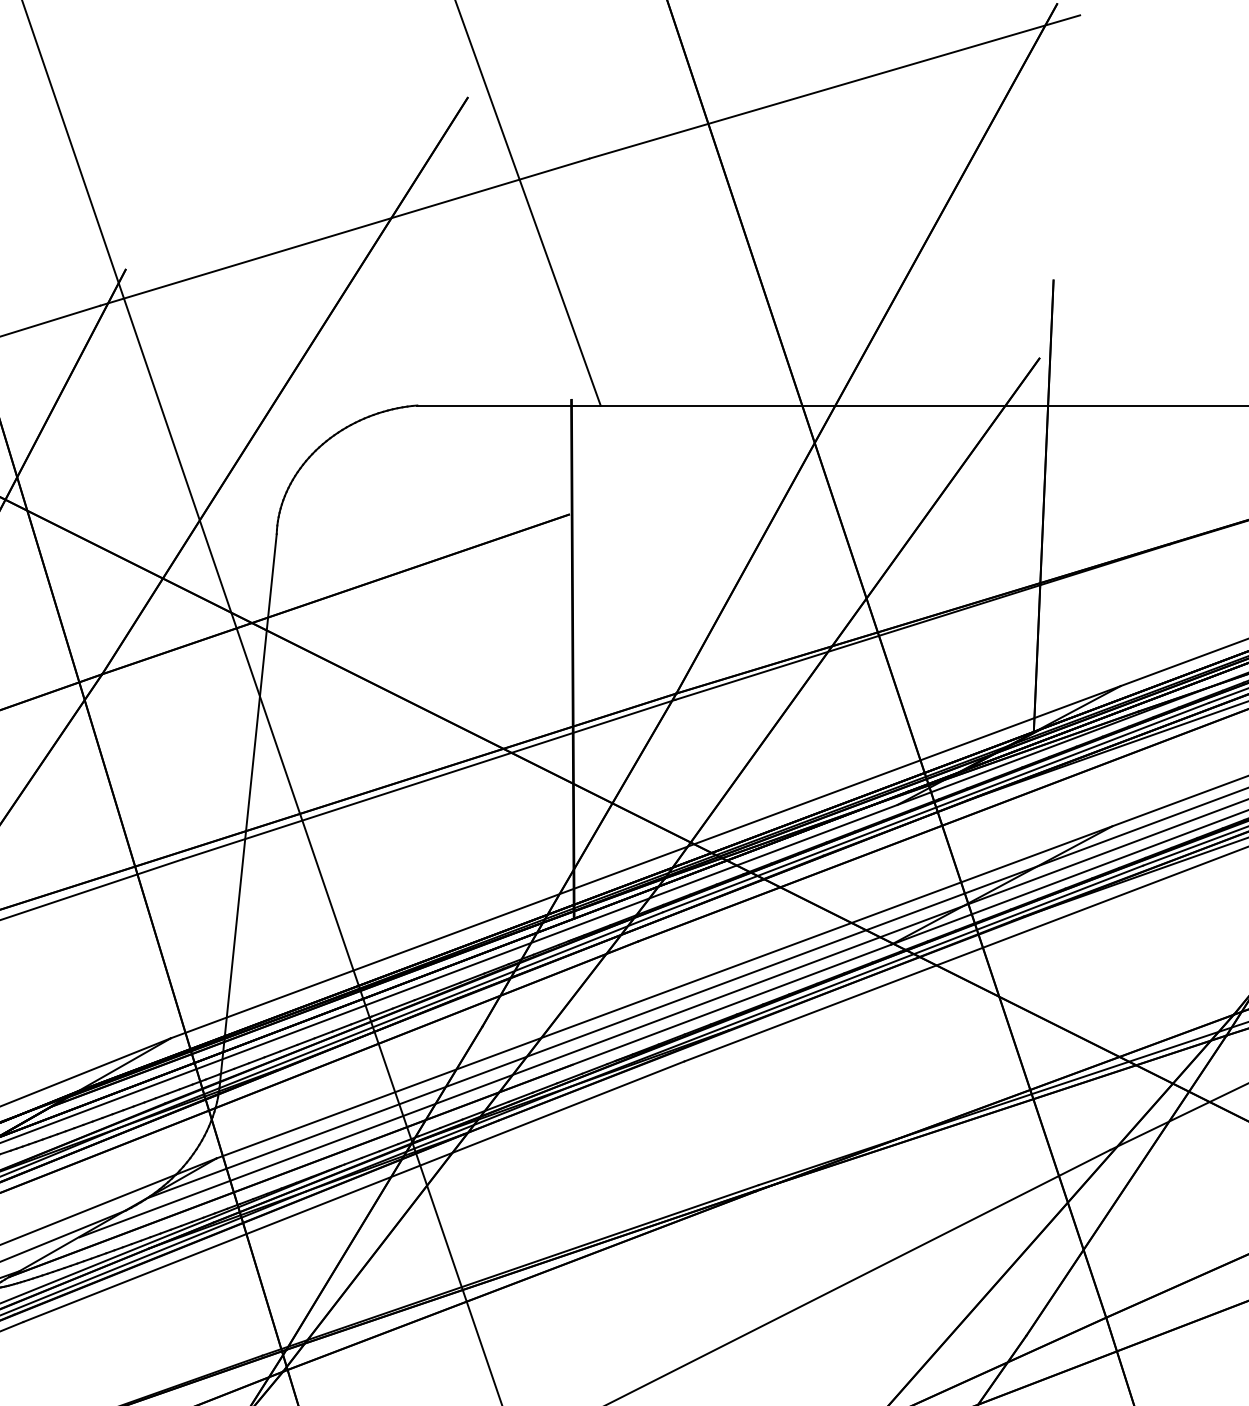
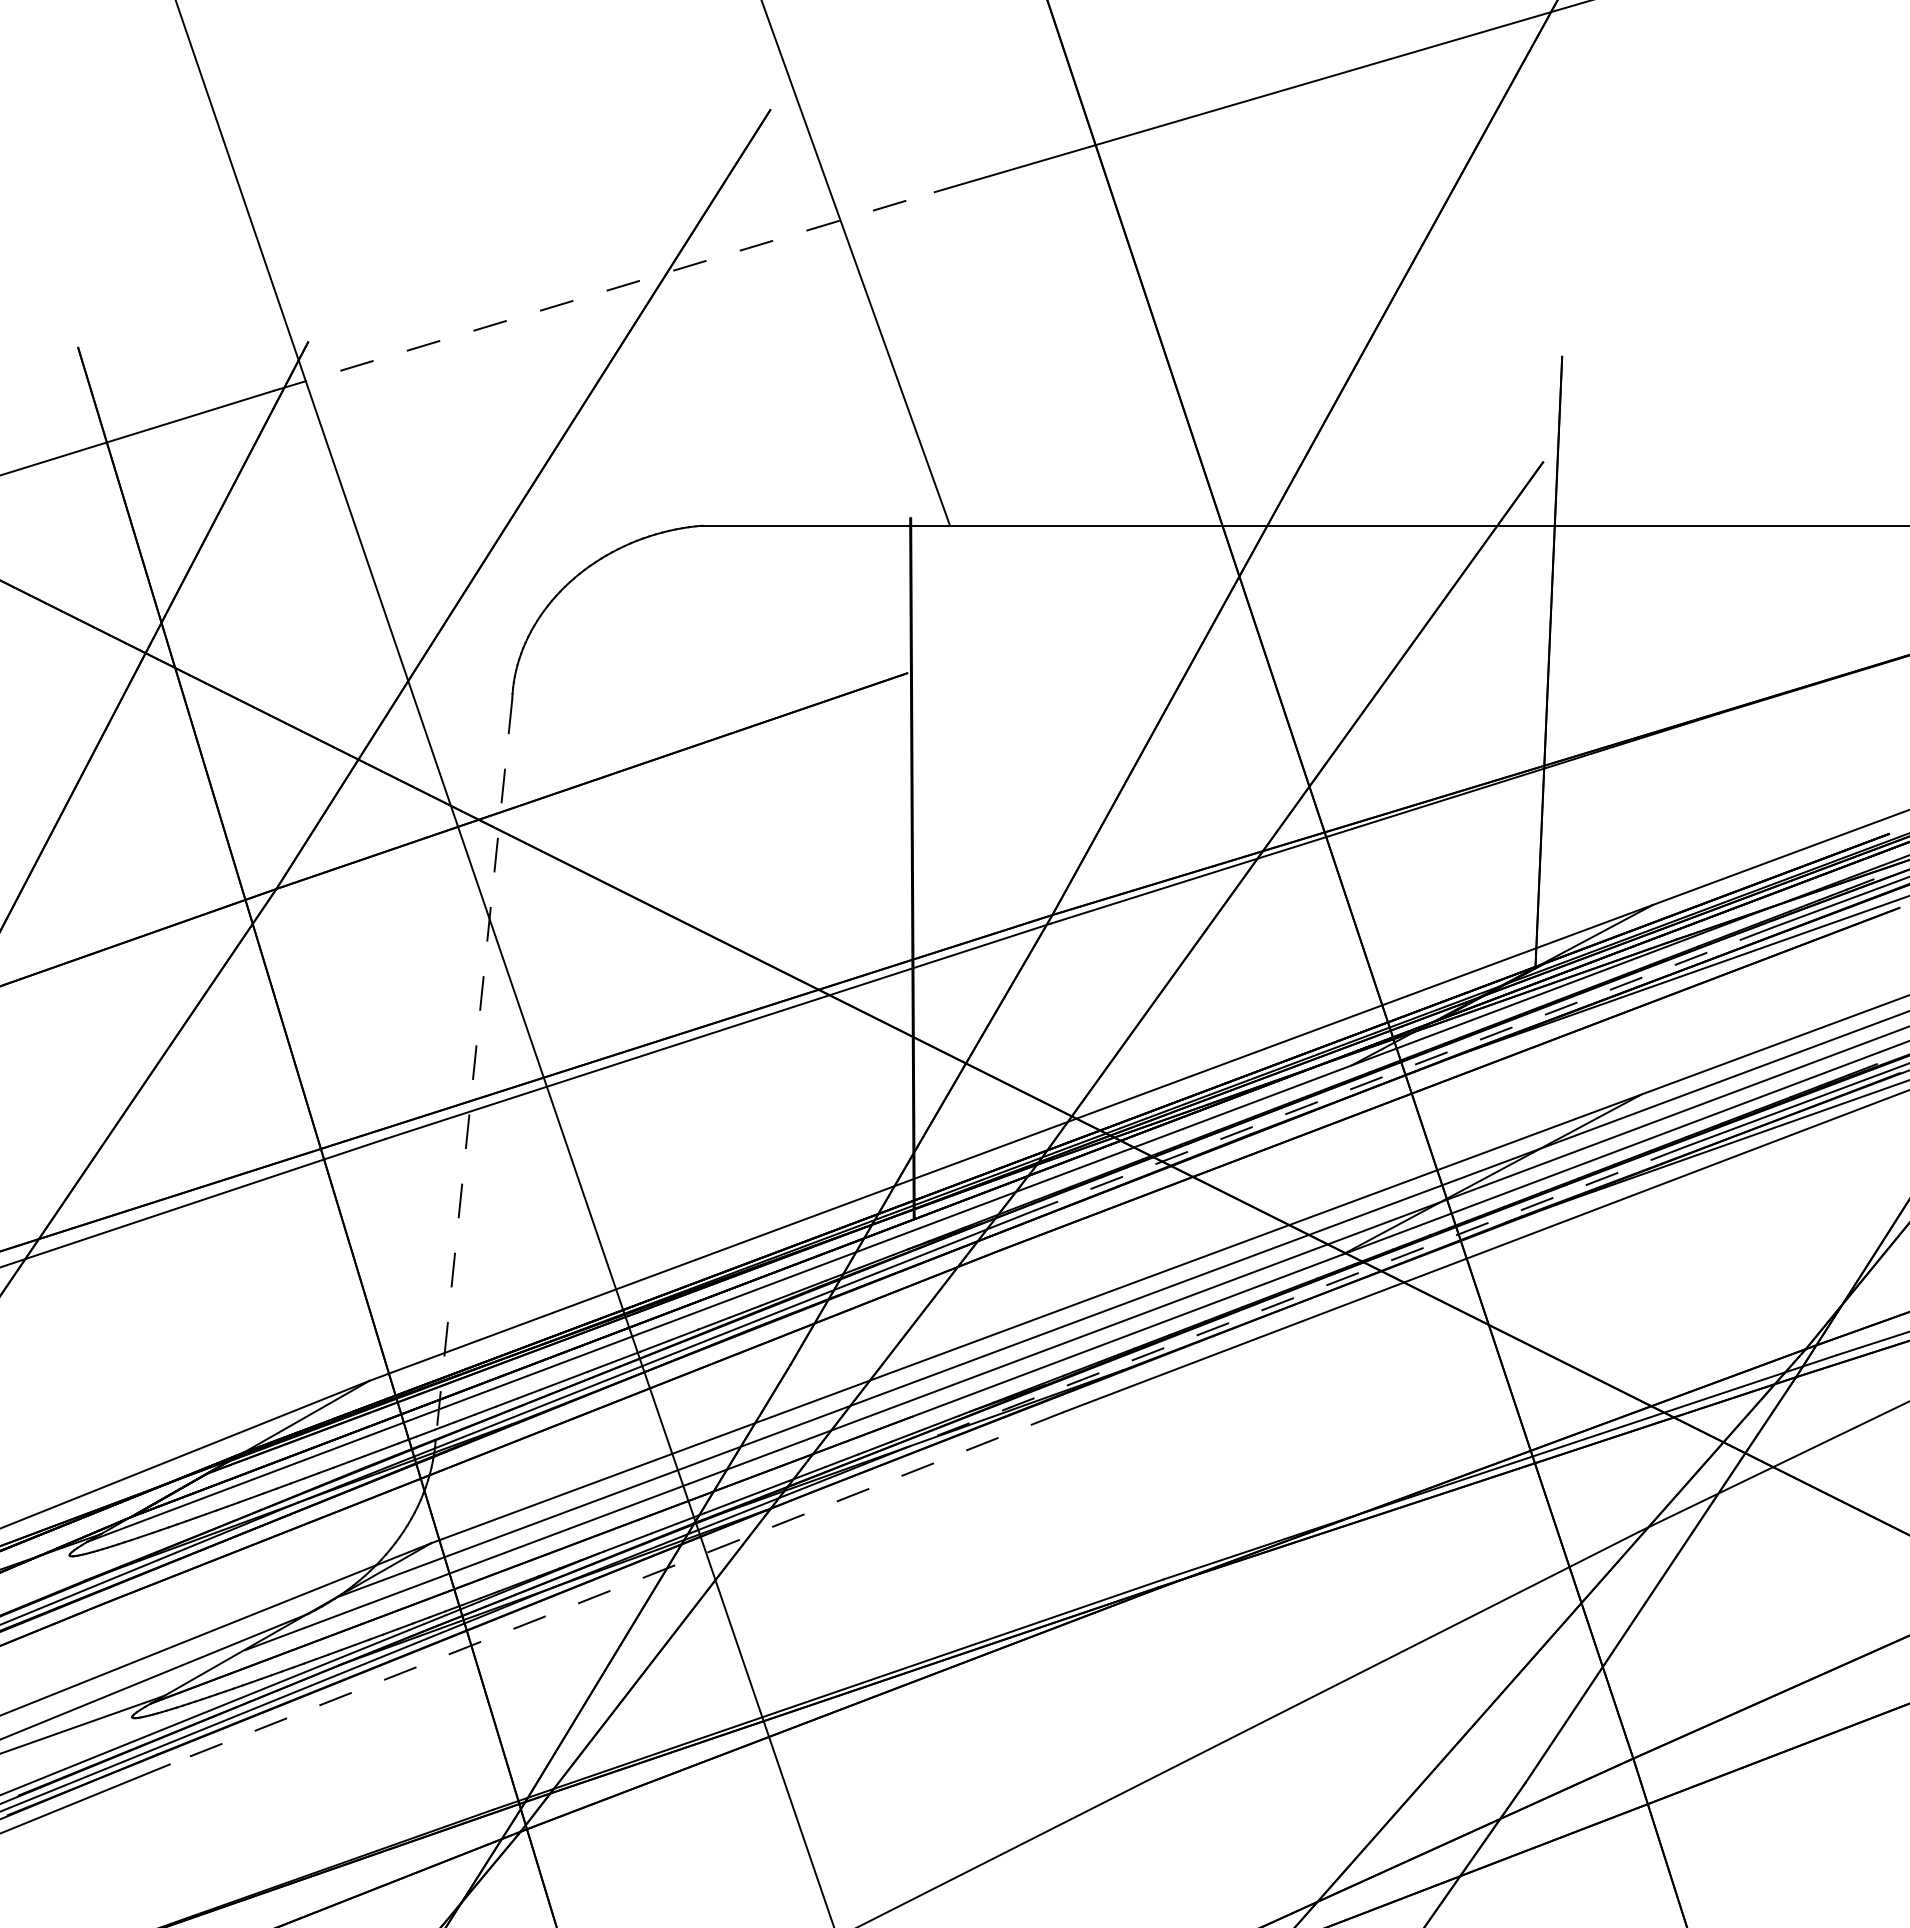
line: (344, 232) -> (604, 291), solid -> dashed
line: (935, 807) -> (1402, 1069), solid -> dashed
line: (248, 808) -> (473, 1070), solid -> dashed
line: (856, 976) -> (1295, 1297), solid -> dashed
line: (353, 1191) -> (616, 1588), solid -> dashed

